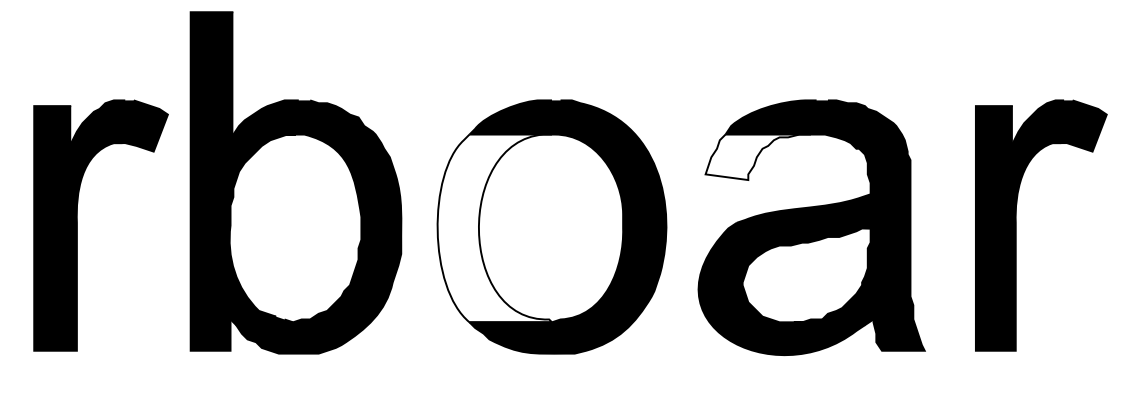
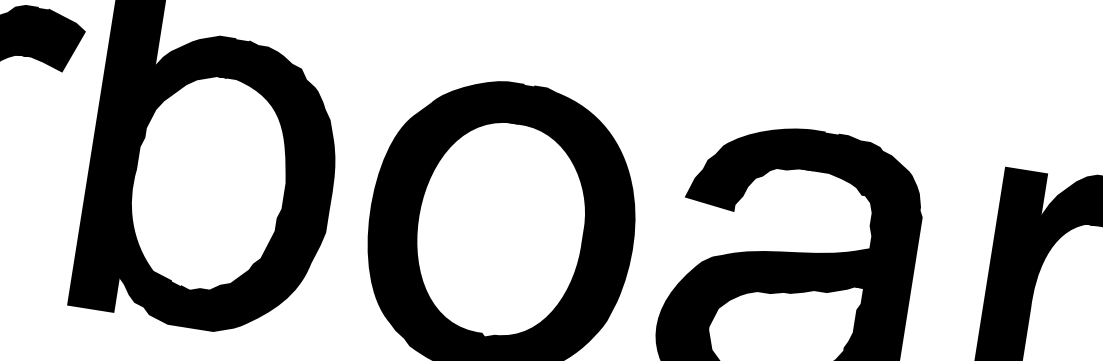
fill: (757, 157) -> (748, 186), added
fill: (494, 228) -> (435, 220), added

